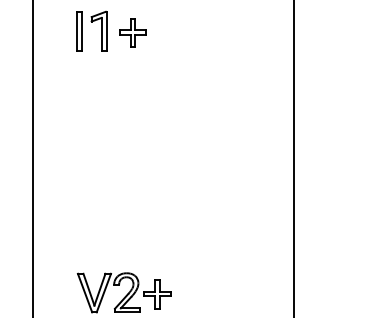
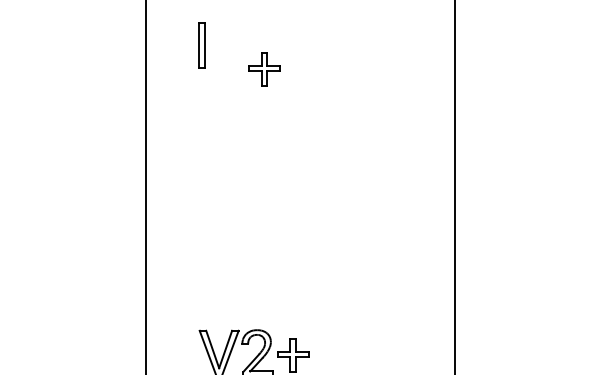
part: (98, 30) -> (223, 44), removed
part: (132, 33) -> (264, 69), moved

